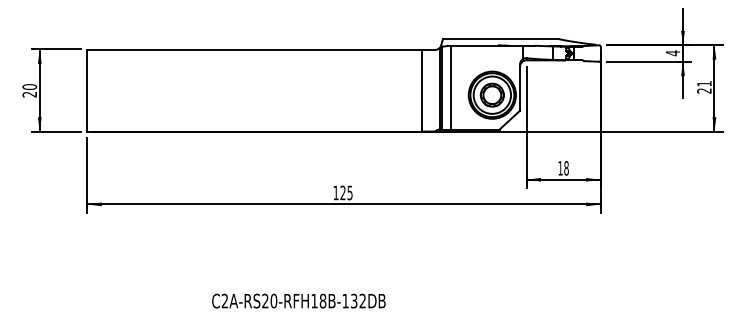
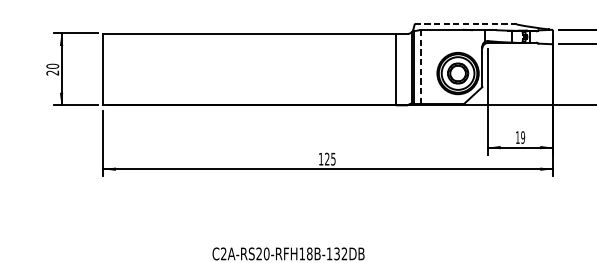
line: (501, 39) -> (466, 24), solid -> dashed
line: (450, 87) -> (421, 66), solid -> dashed
text: (566, 168) -> (523, 137), 18 -> 19

